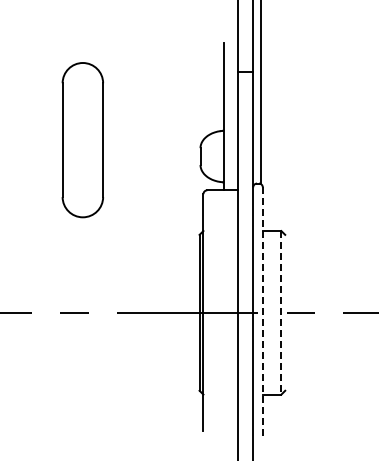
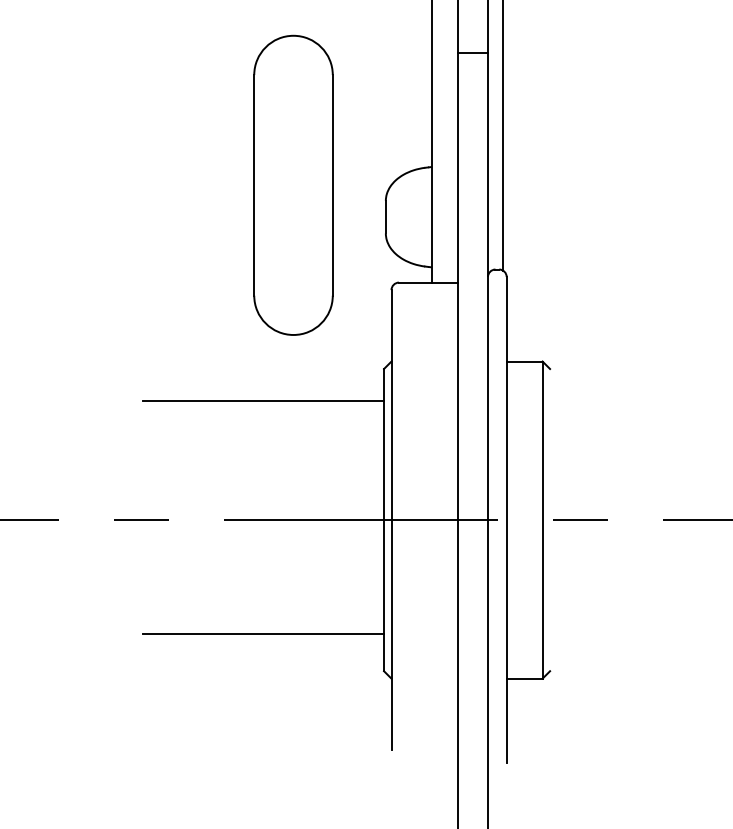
part: (82, 140) -> (292, 186), moved
line: (137, 251) -> (263, 401), added
line: (281, 312) -> (542, 519), dashed -> solid
line: (262, 313) -> (506, 521), dashed -> solid
line: (137, 371) -> (263, 633), added

